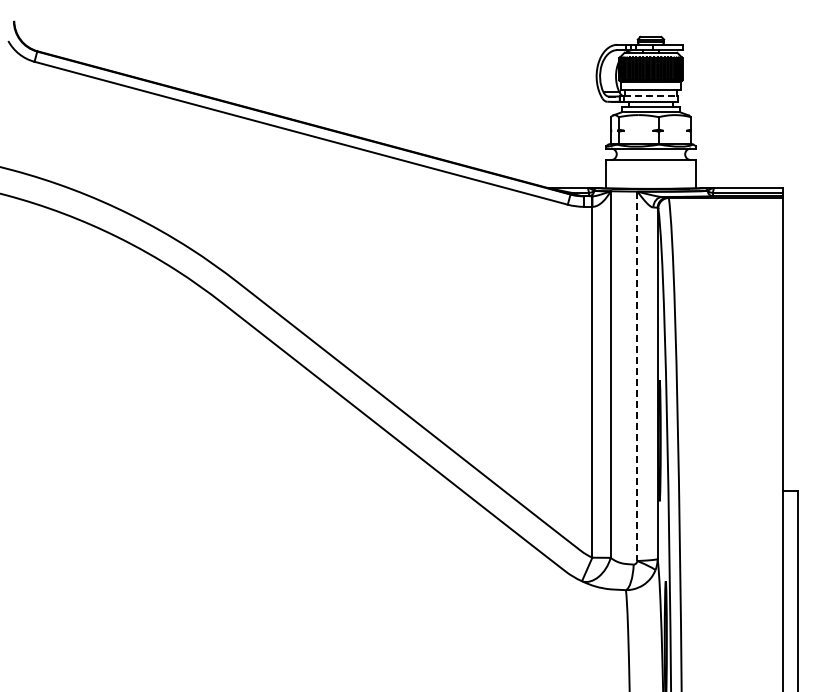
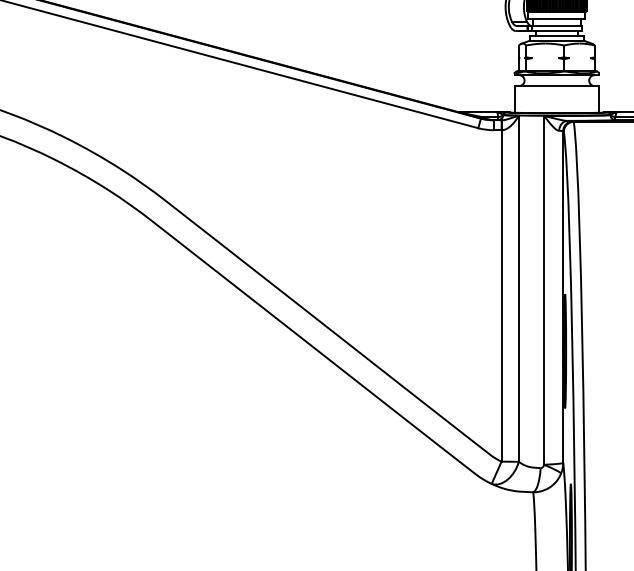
line: (650, 96) -> (556, 25), dashed -> solid
line: (637, 376) -> (544, 290), dashed -> solid

